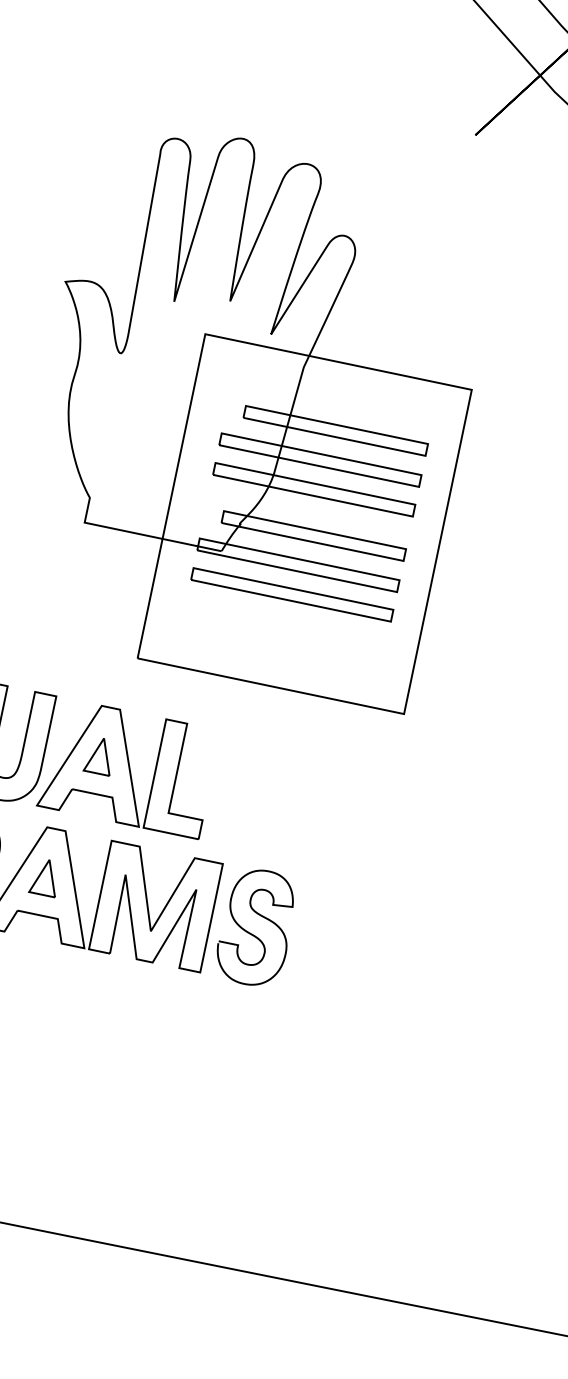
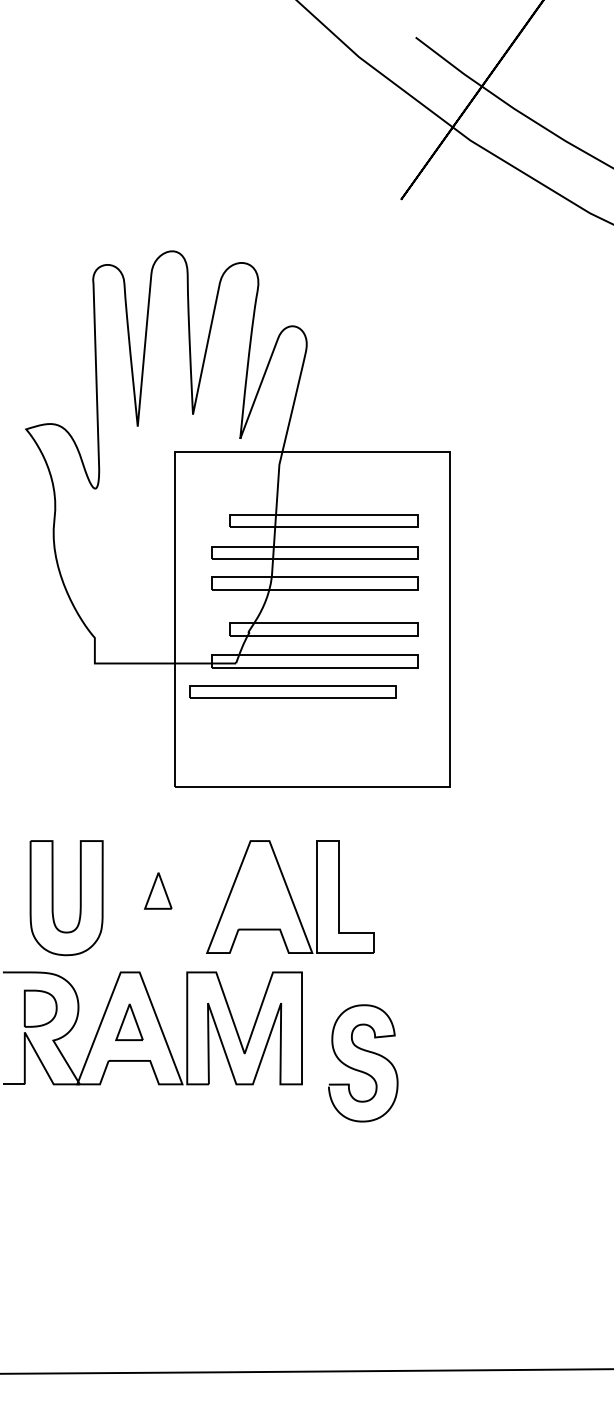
part: (291, 594) -> (292, 691), moved
part: (129, 767) -> (290, 896), moved
curve: (253, 934) -> (361, 1070), moved

